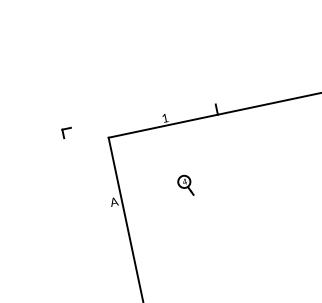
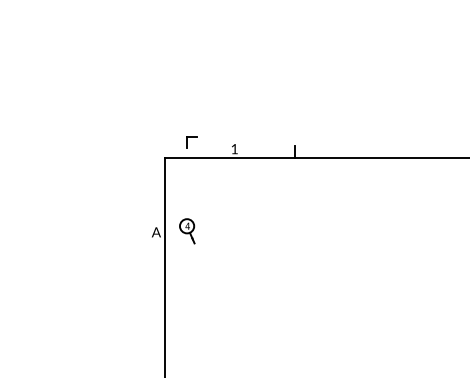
part: (67, 133) -> (191, 142), moved
part: (185, 186) -> (187, 231), moved

